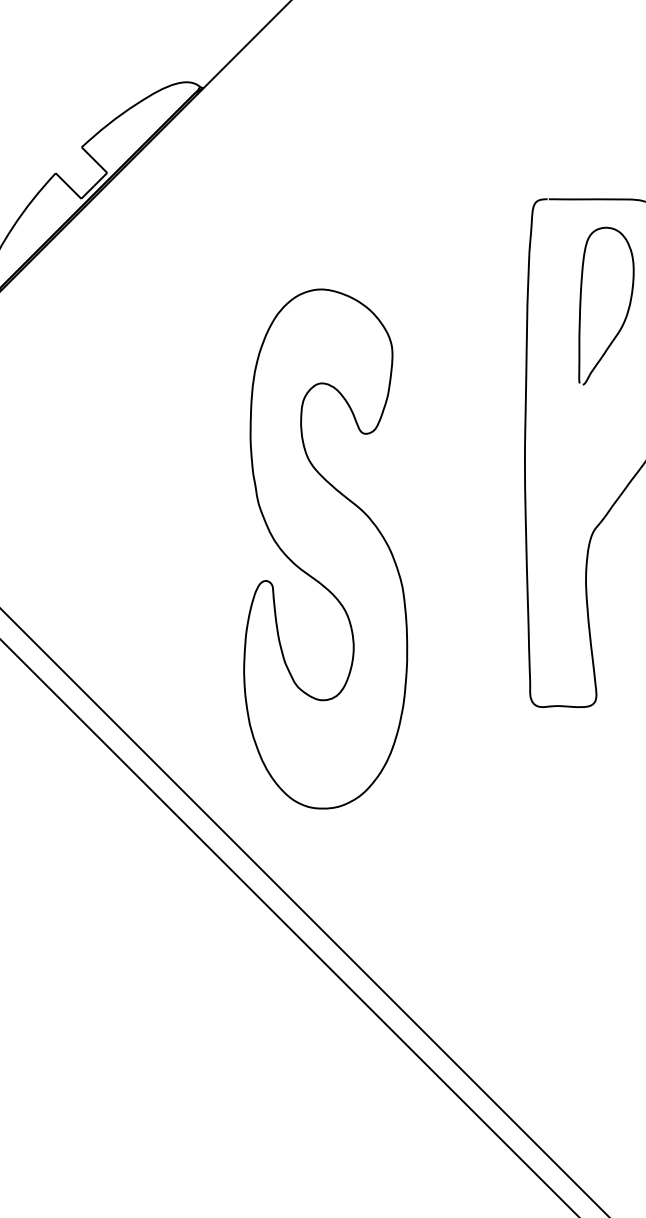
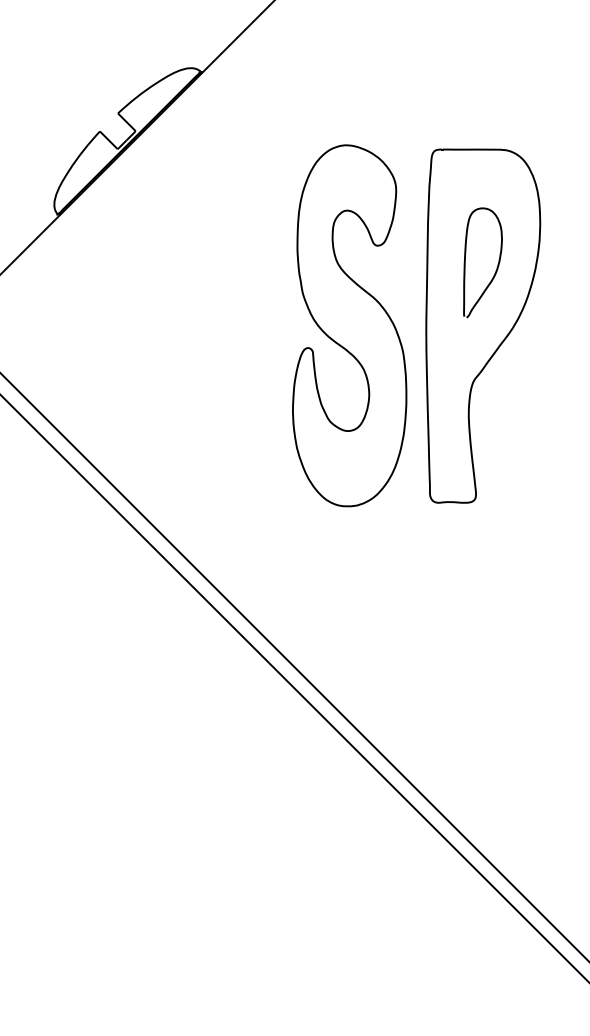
curve: (625, 312) -> (496, 267), moved
part: (325, 548) -> (349, 325), moved

